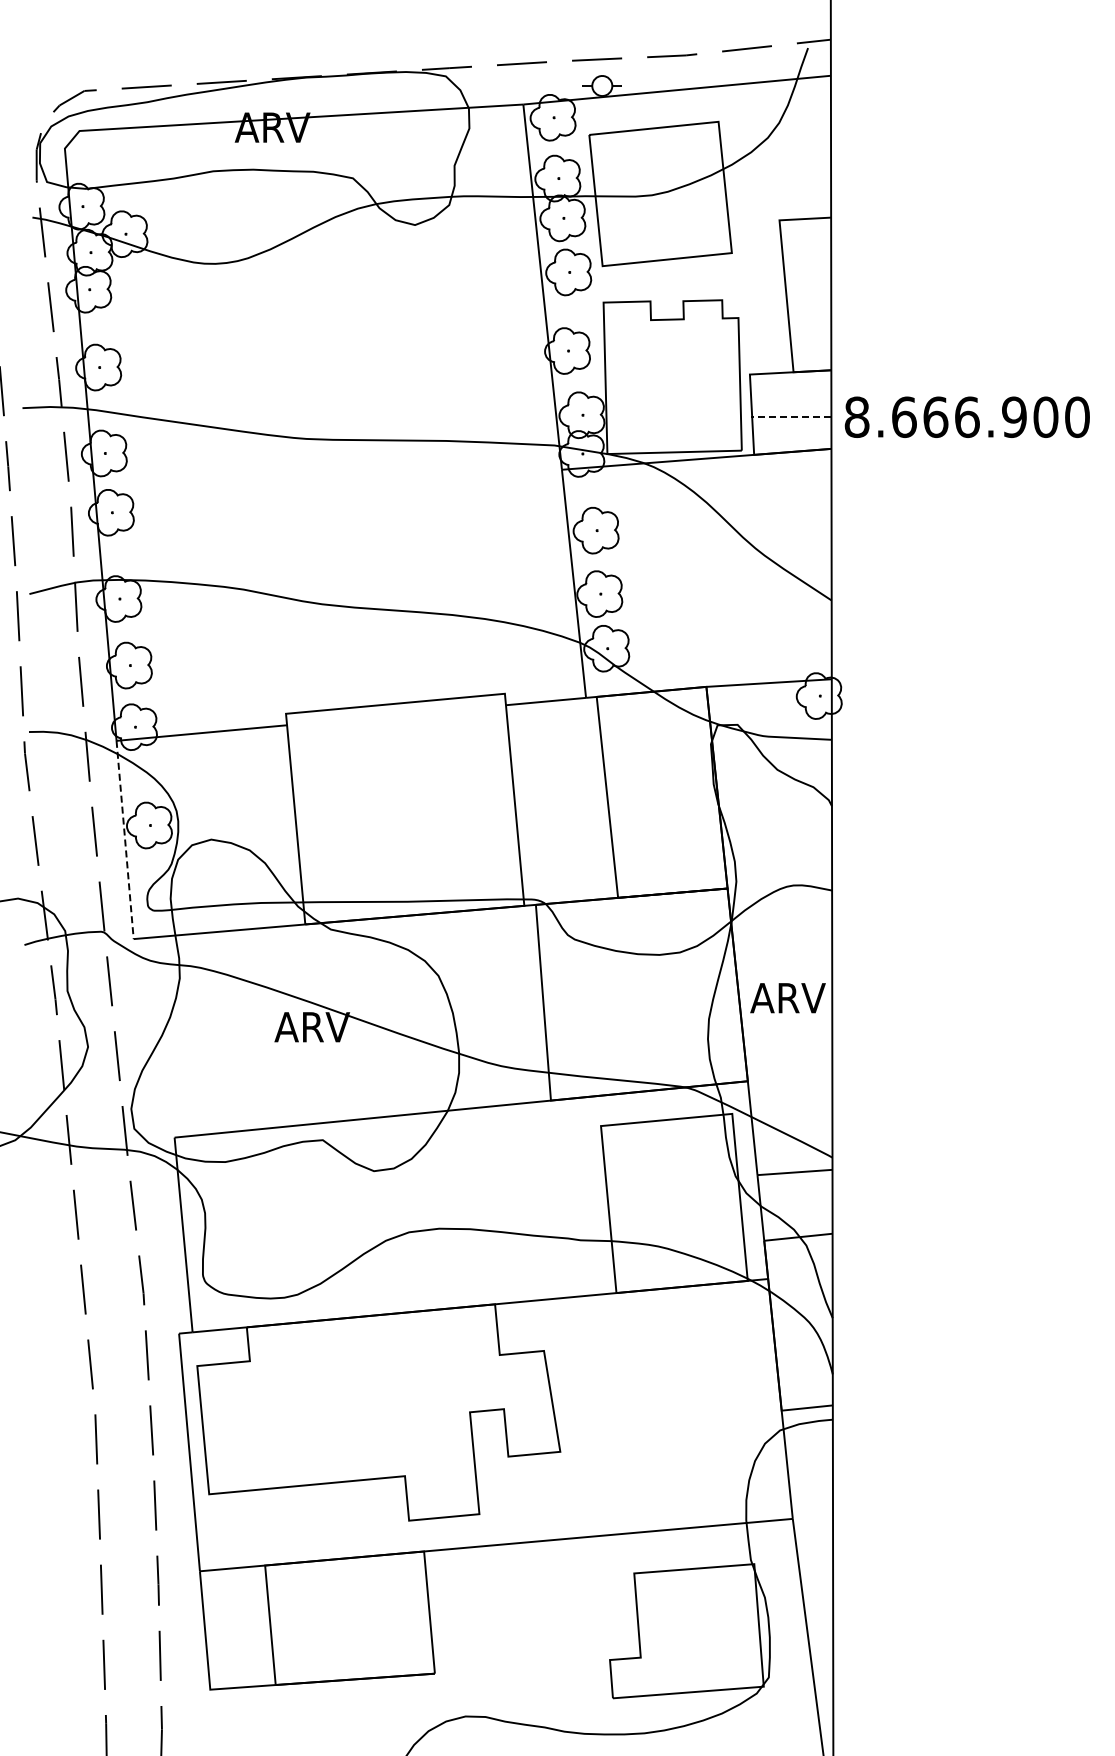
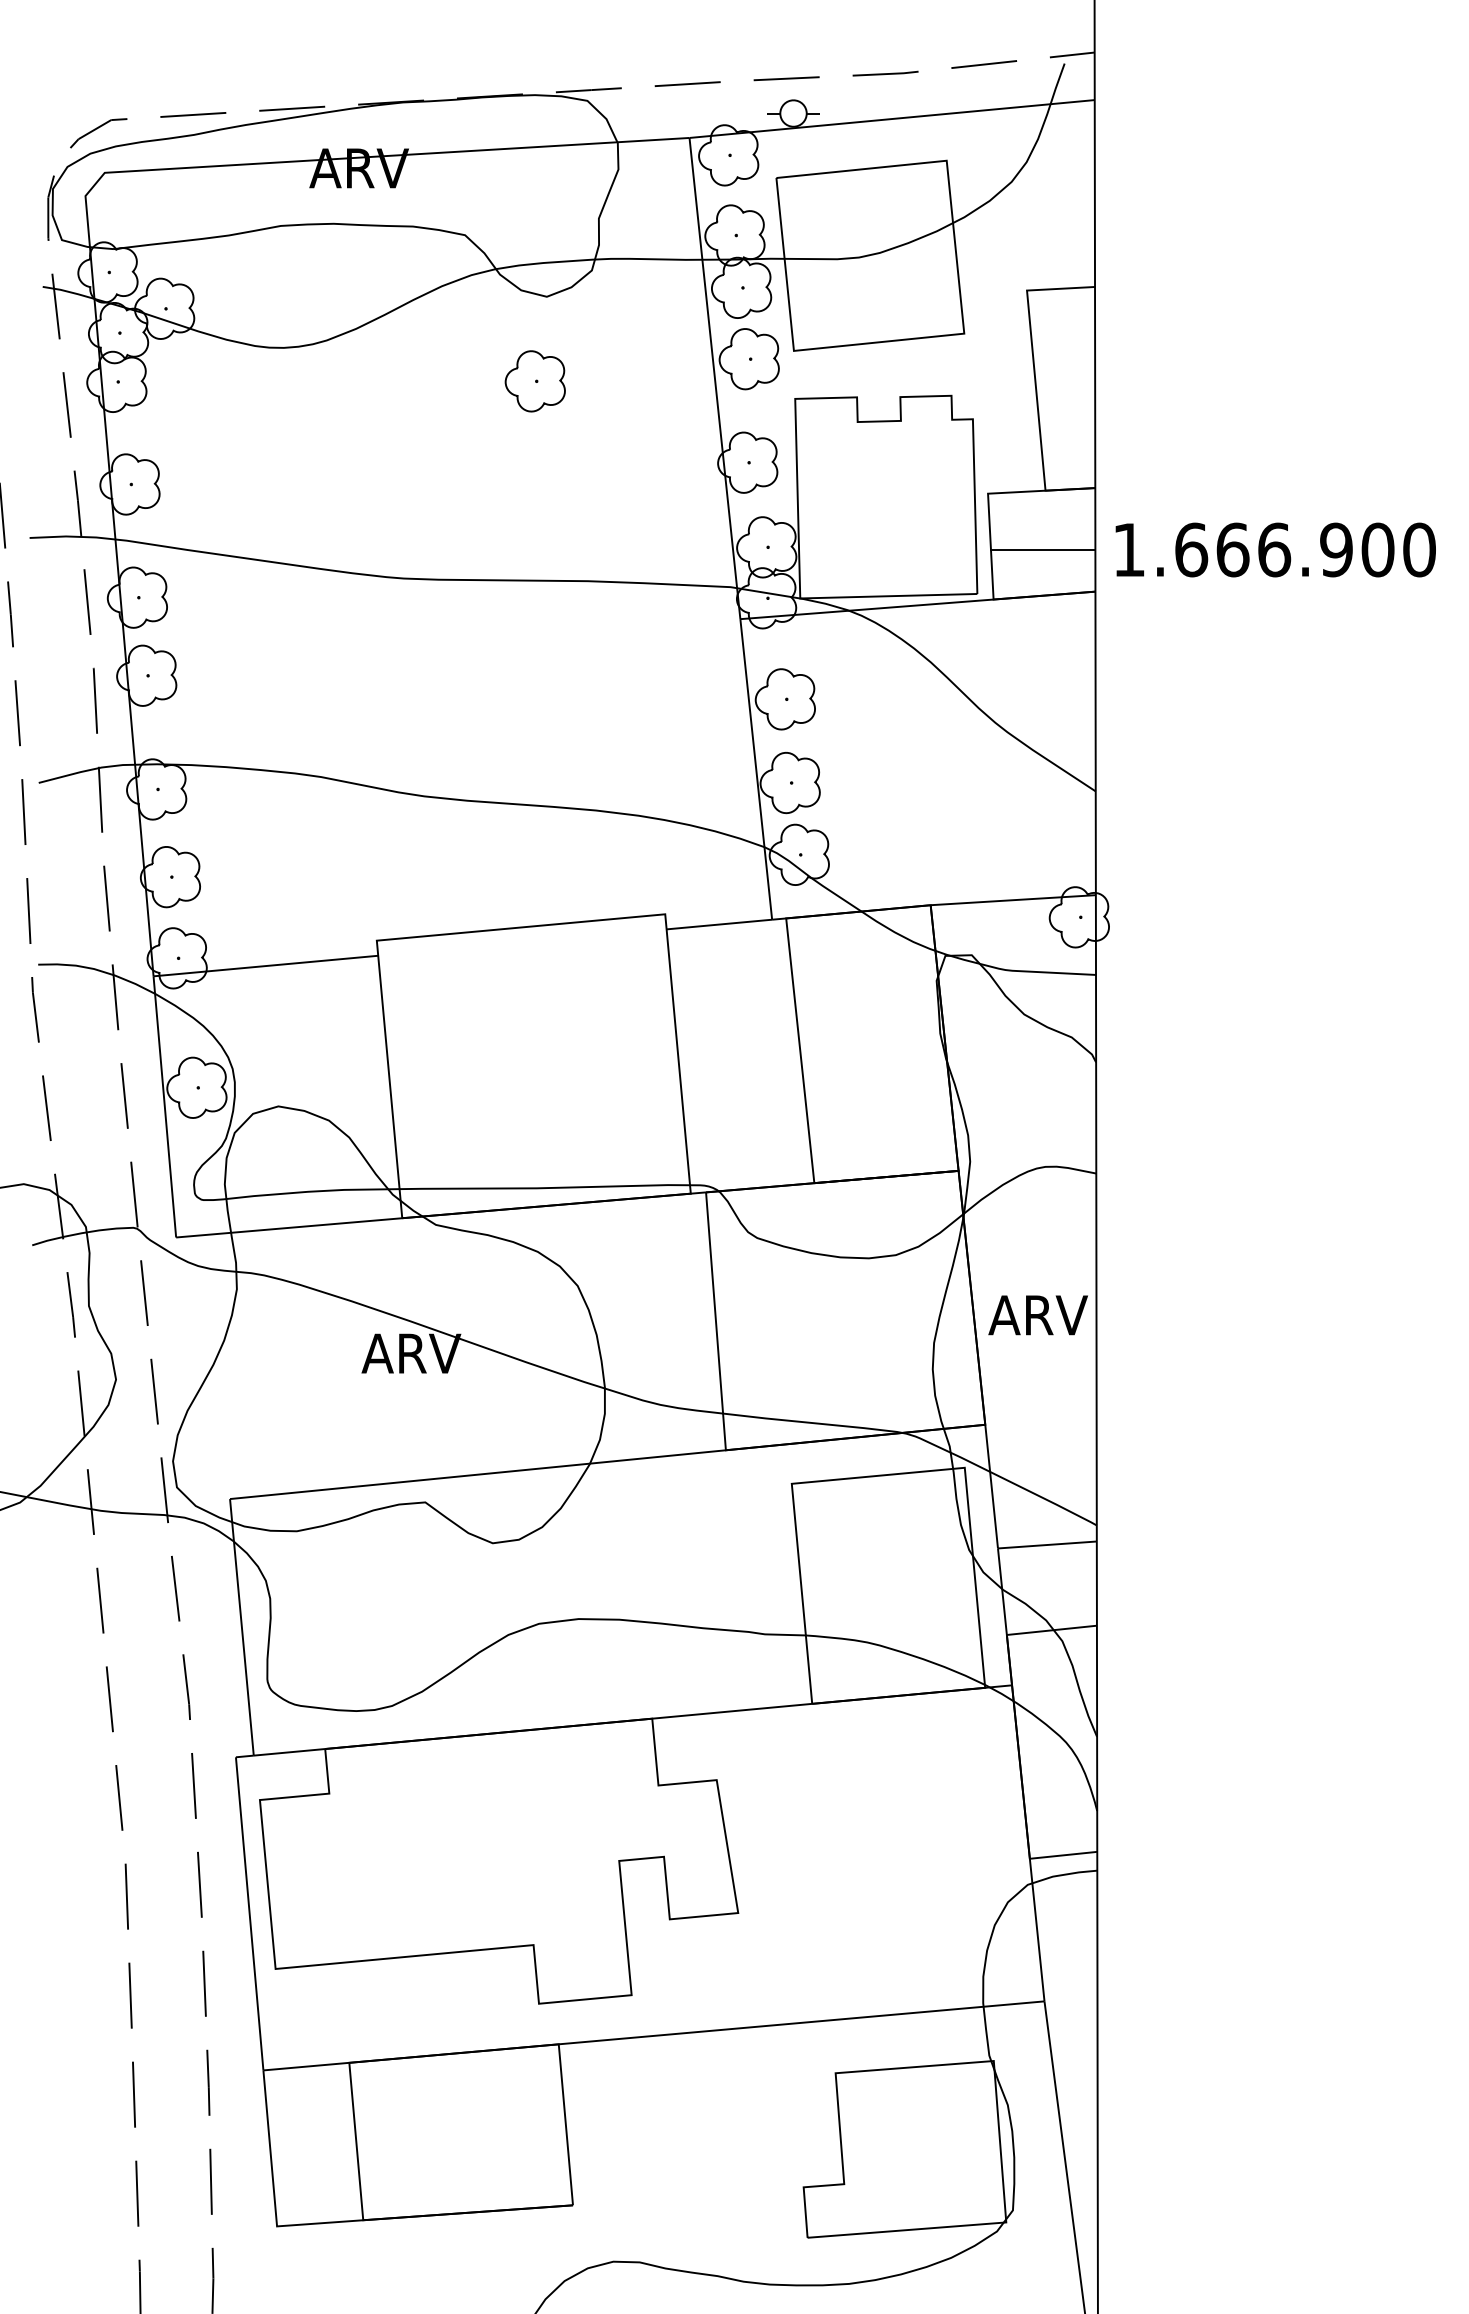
part: (406, 289) -> (535, 381), added
text: (856, 416) -> (1128, 548), 8.666.900 -> 1.666.900
line: (790, 417) -> (1041, 550), dashed -> solid
line: (125, 840) -> (165, 1107), dashed -> solid

